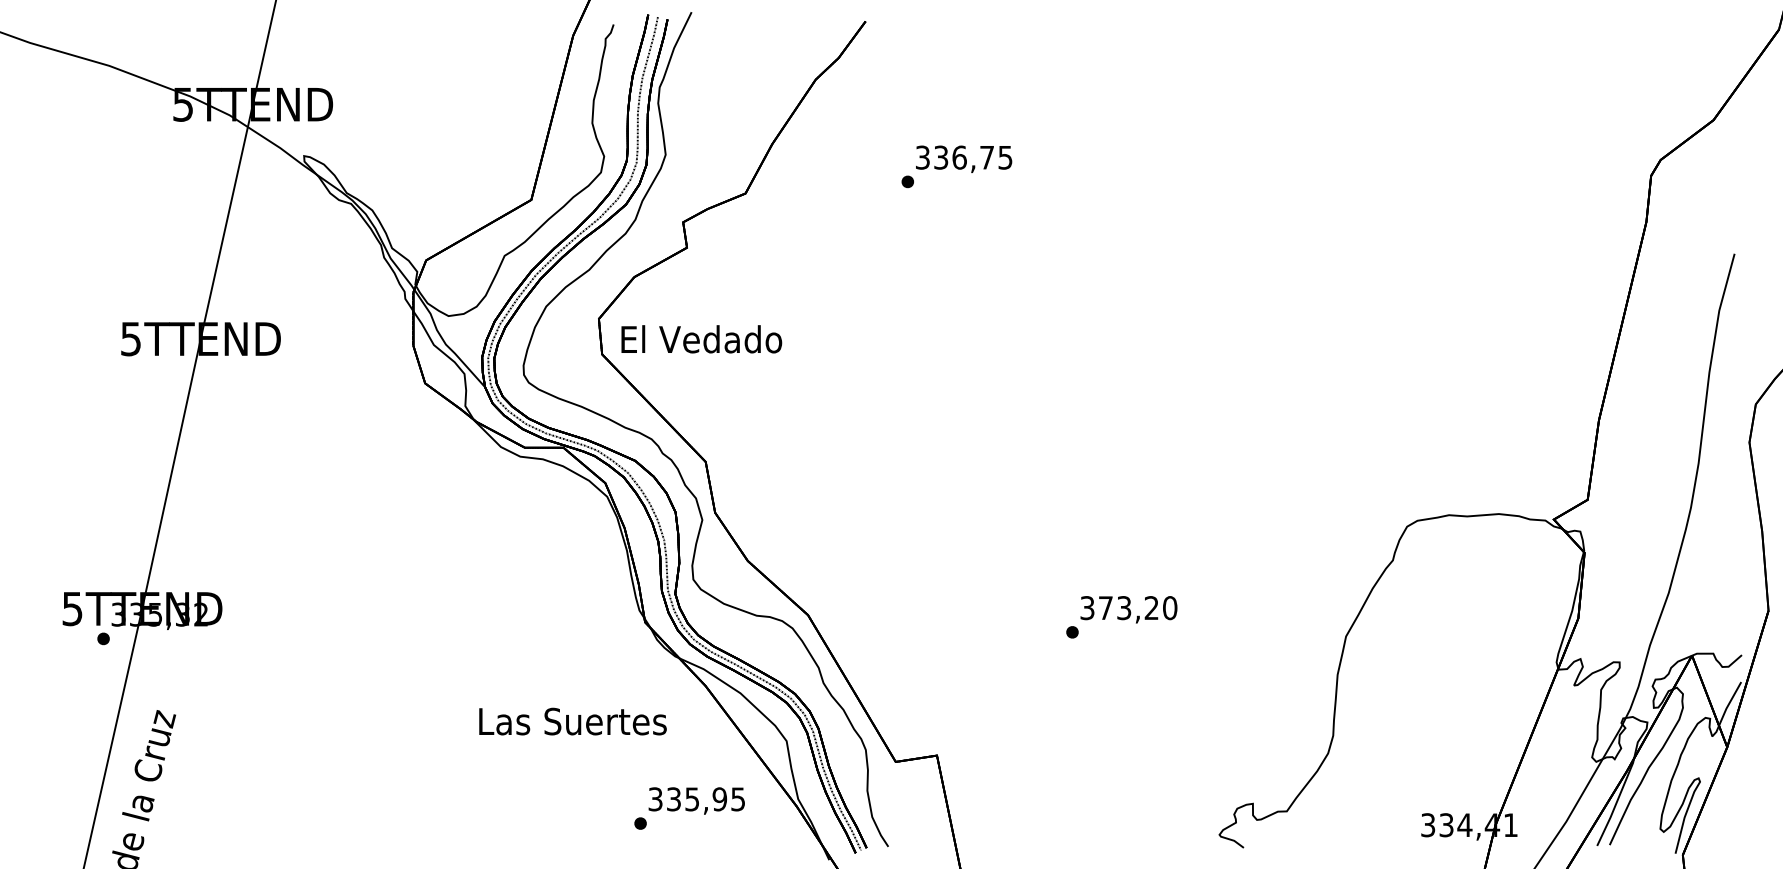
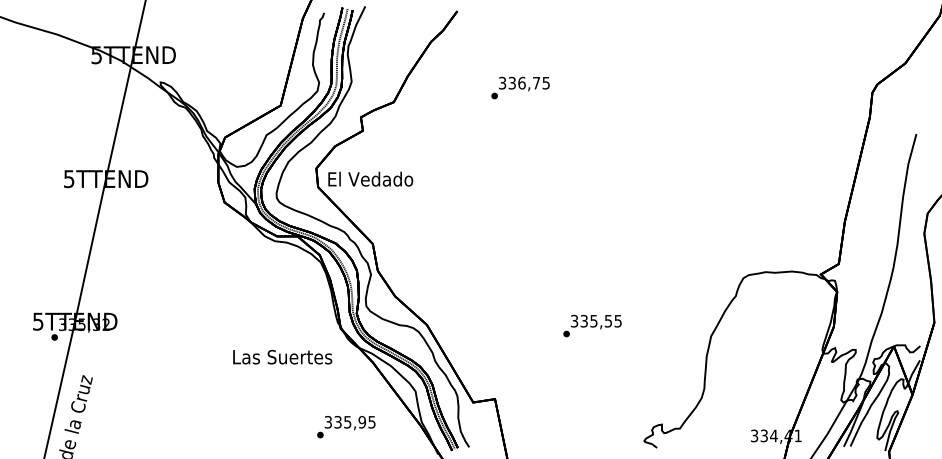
text: (956, 165) -> (520, 87), moved
text: (1138, 606) -> (601, 320), 373,20 -> 335,55
text: (572, 722) -> (282, 357), moved
text: (689, 809) -> (346, 427), moved

